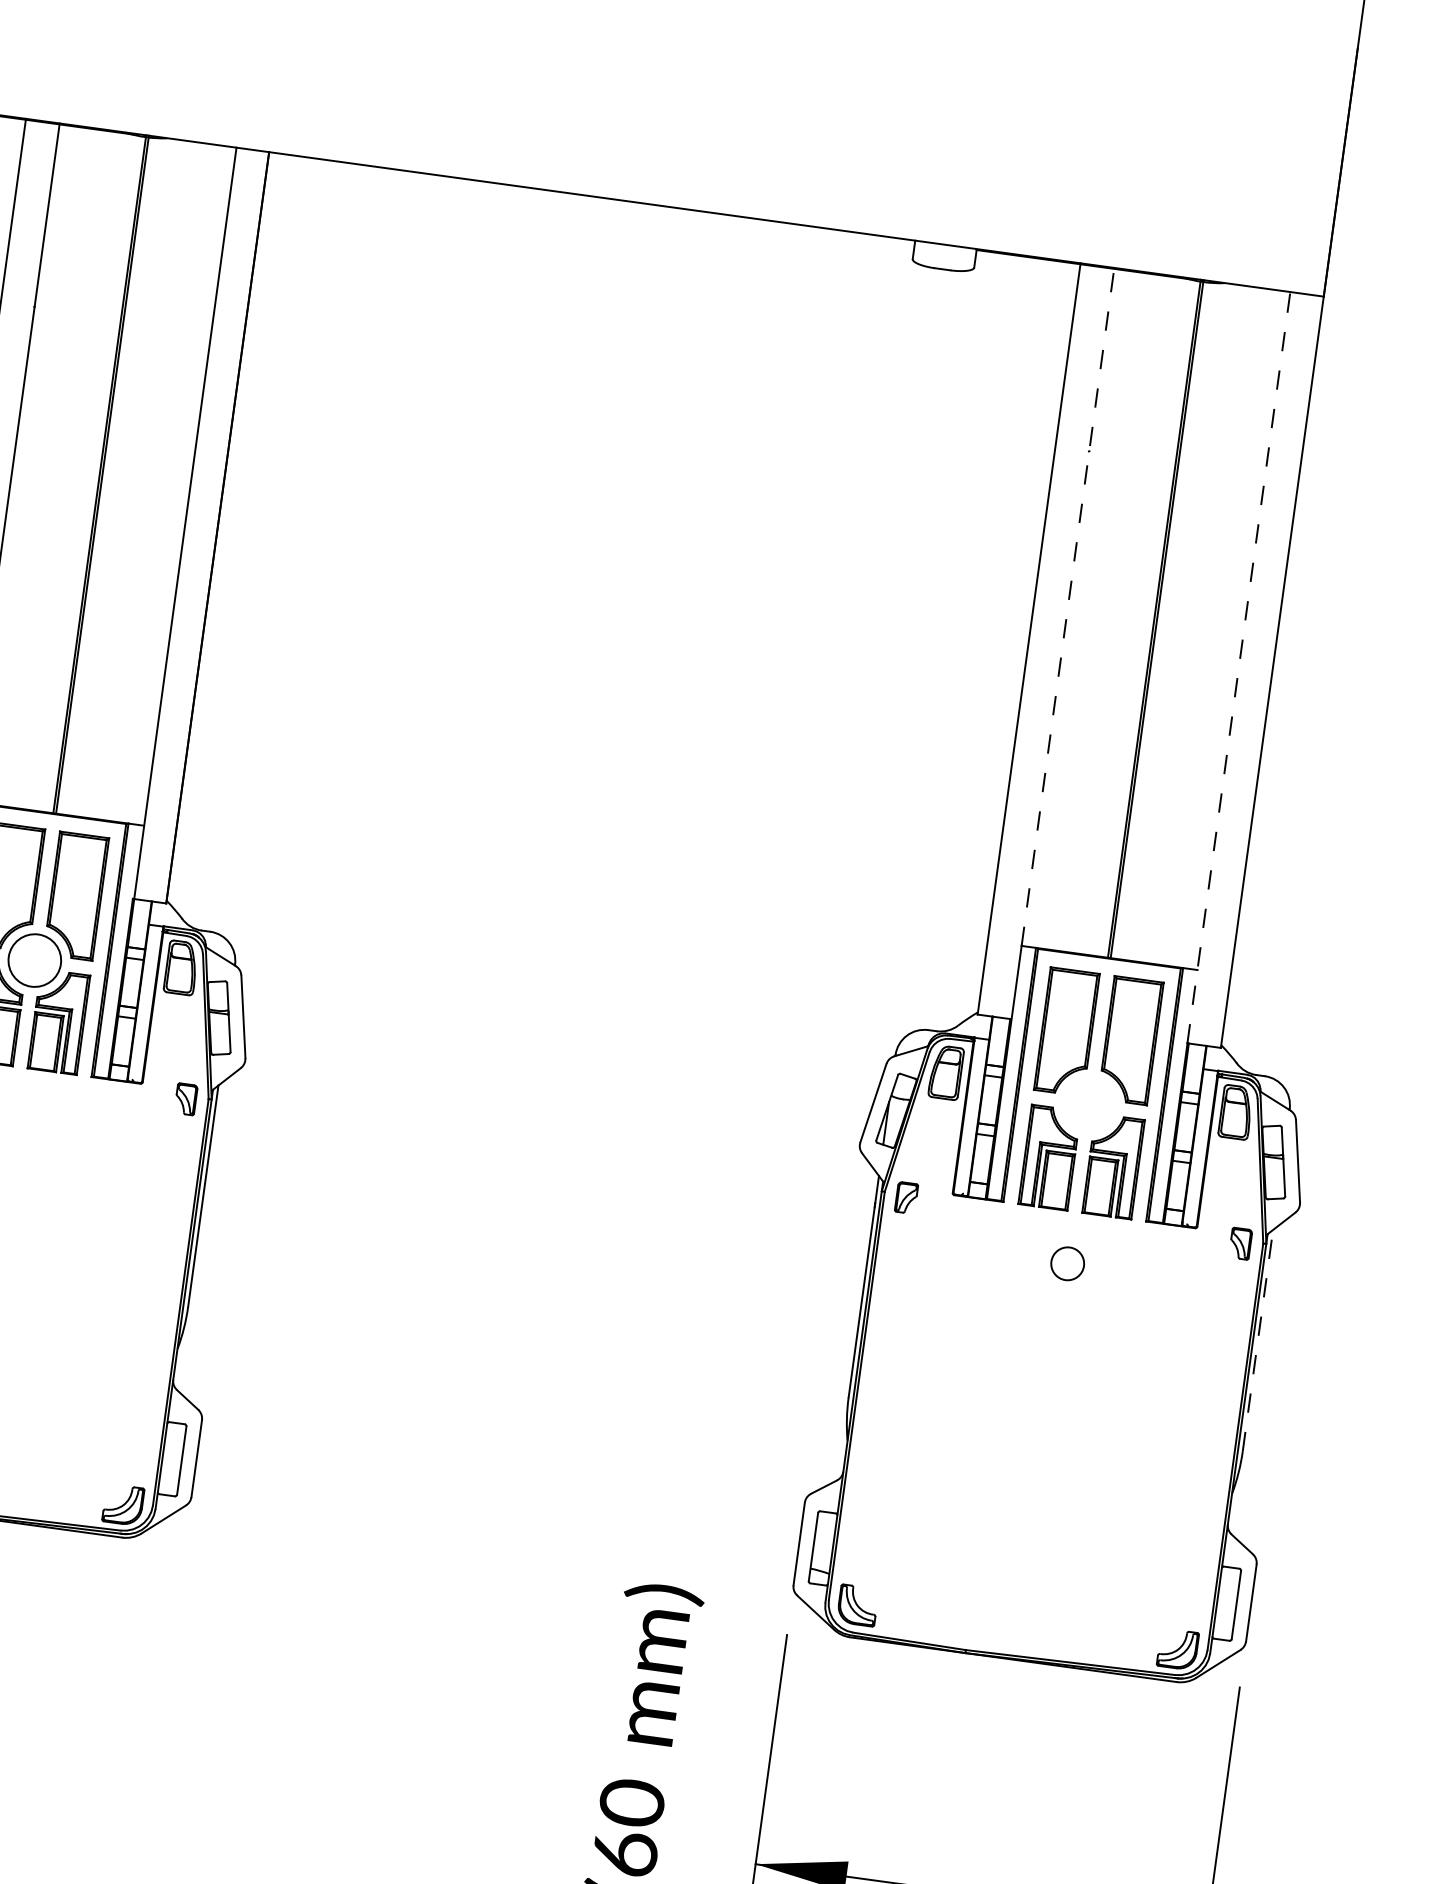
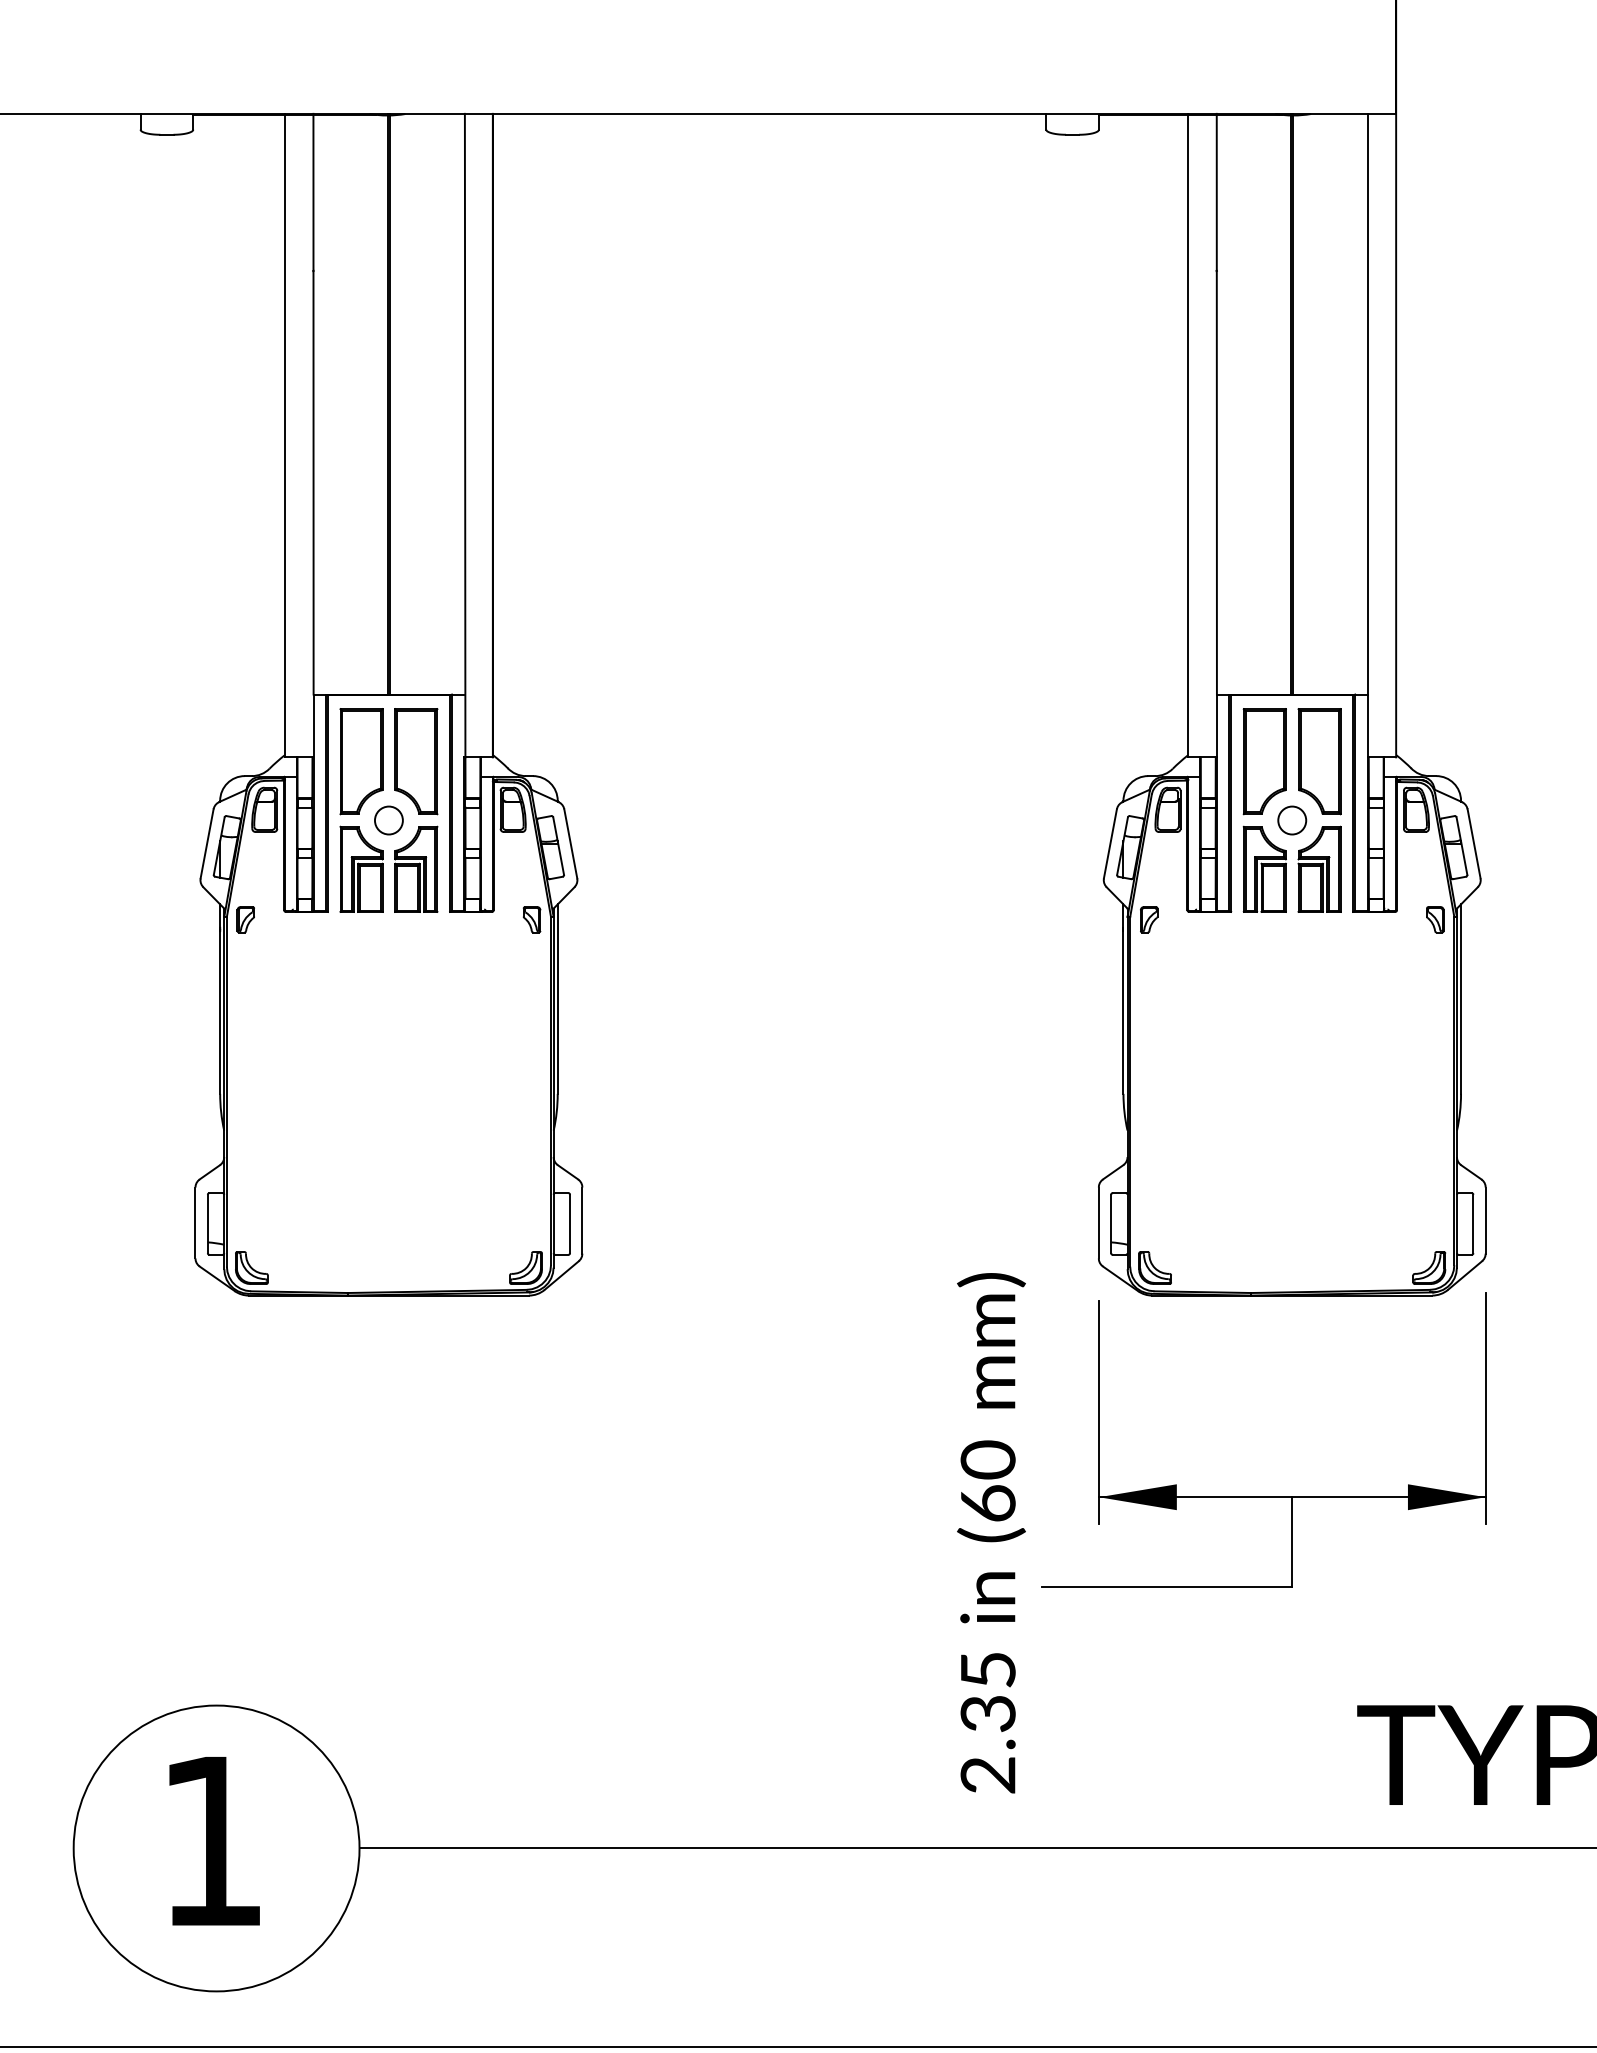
line: (1067, 606) -> (1216, 403), dashed -> solid
line: (1238, 667) -> (1367, 435), dashed -> solid
circle: (34, 960) -> (388, 820), size x0.62
circle: (1067, 1263) -> (1292, 820), moved
line: (1258, 1341) -> (1461, 999), dashed -> solid

